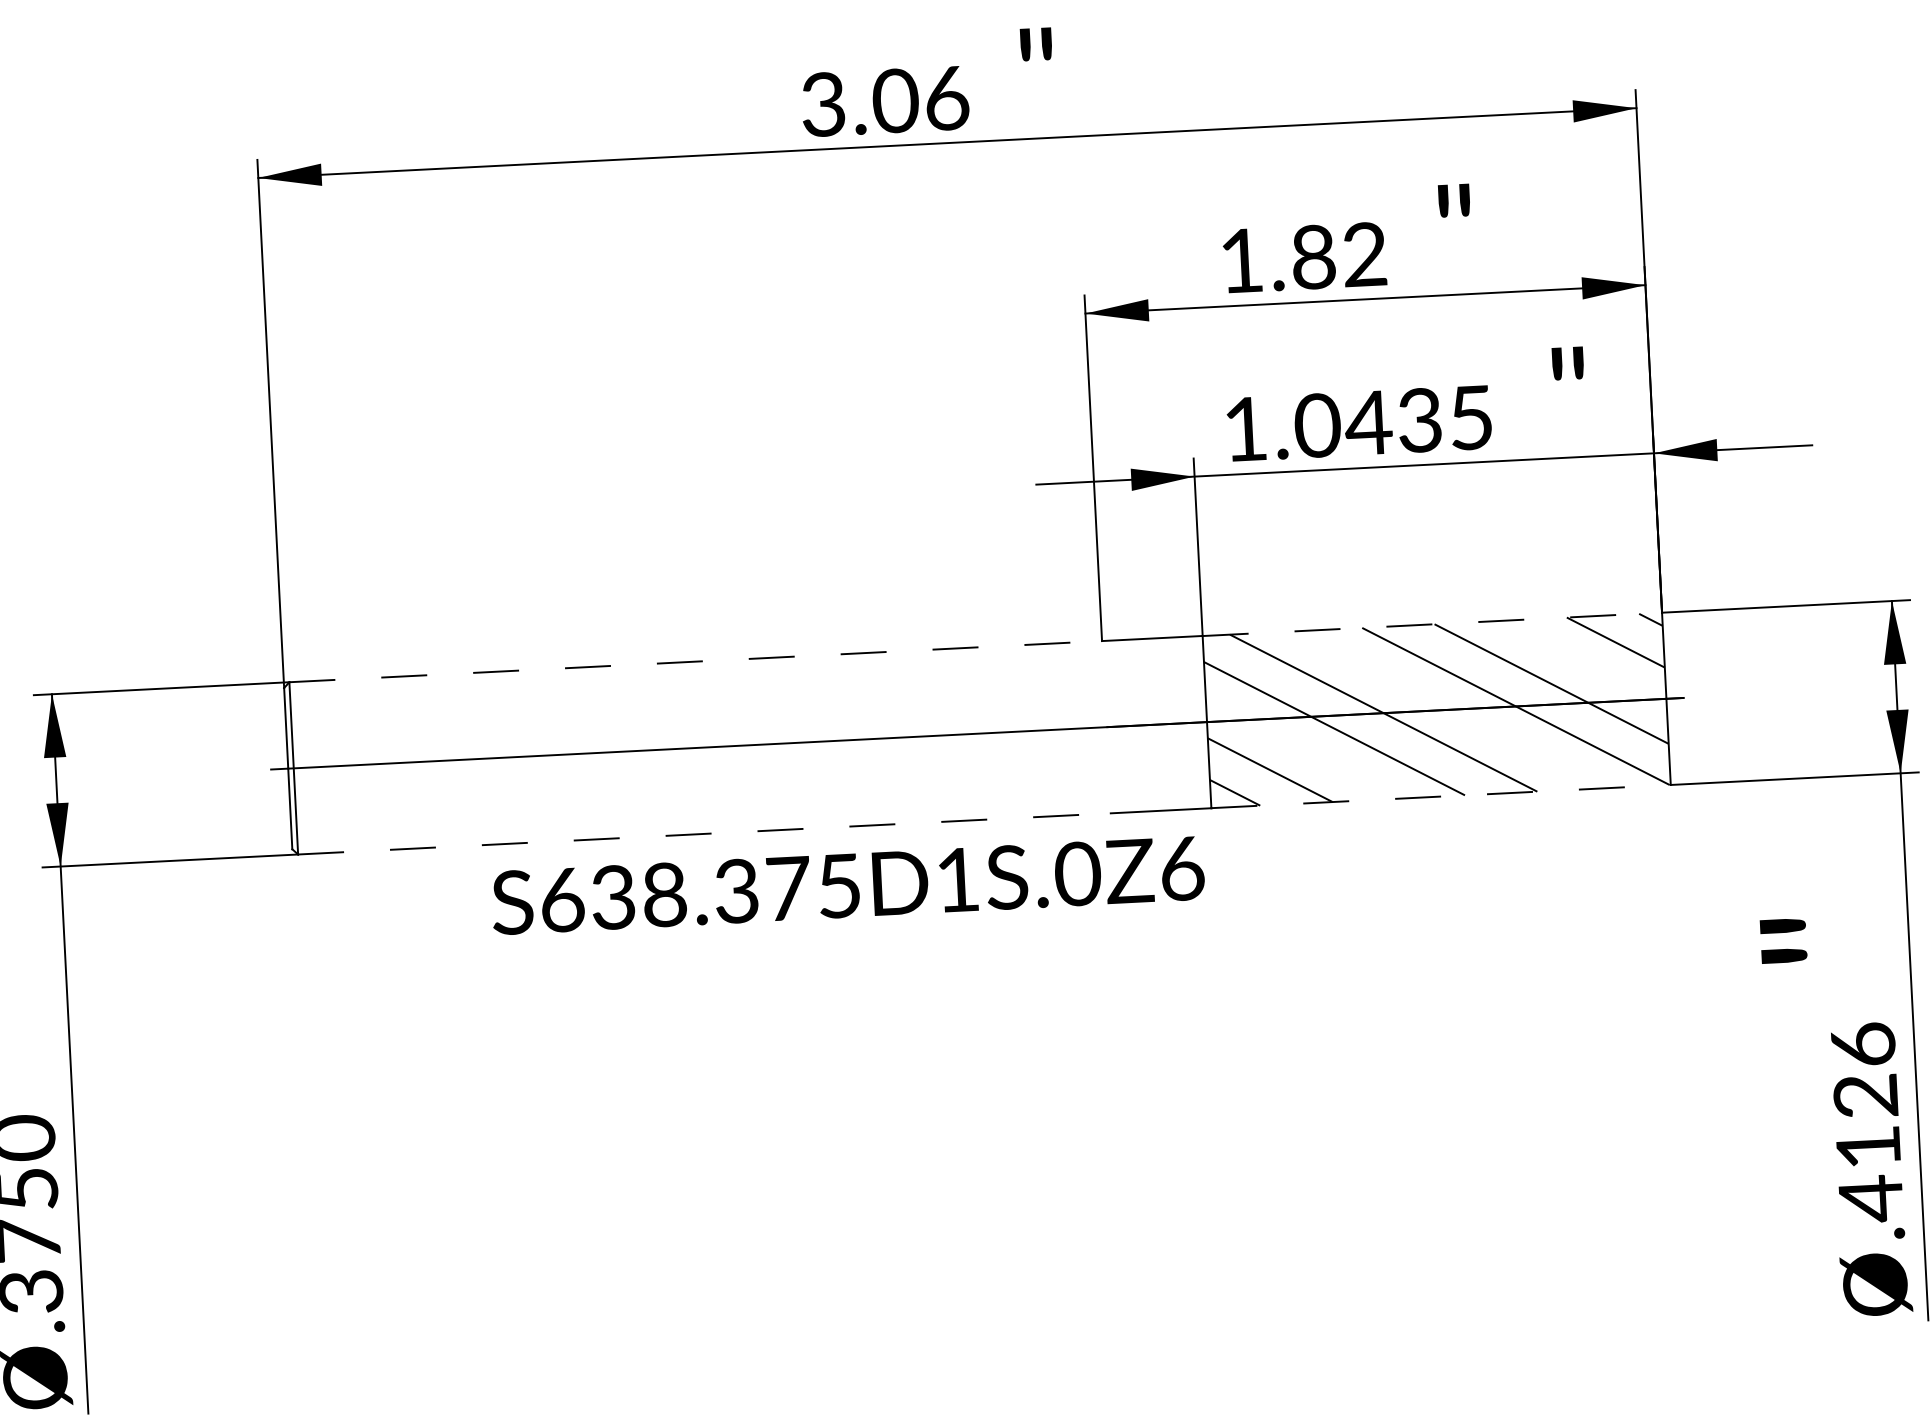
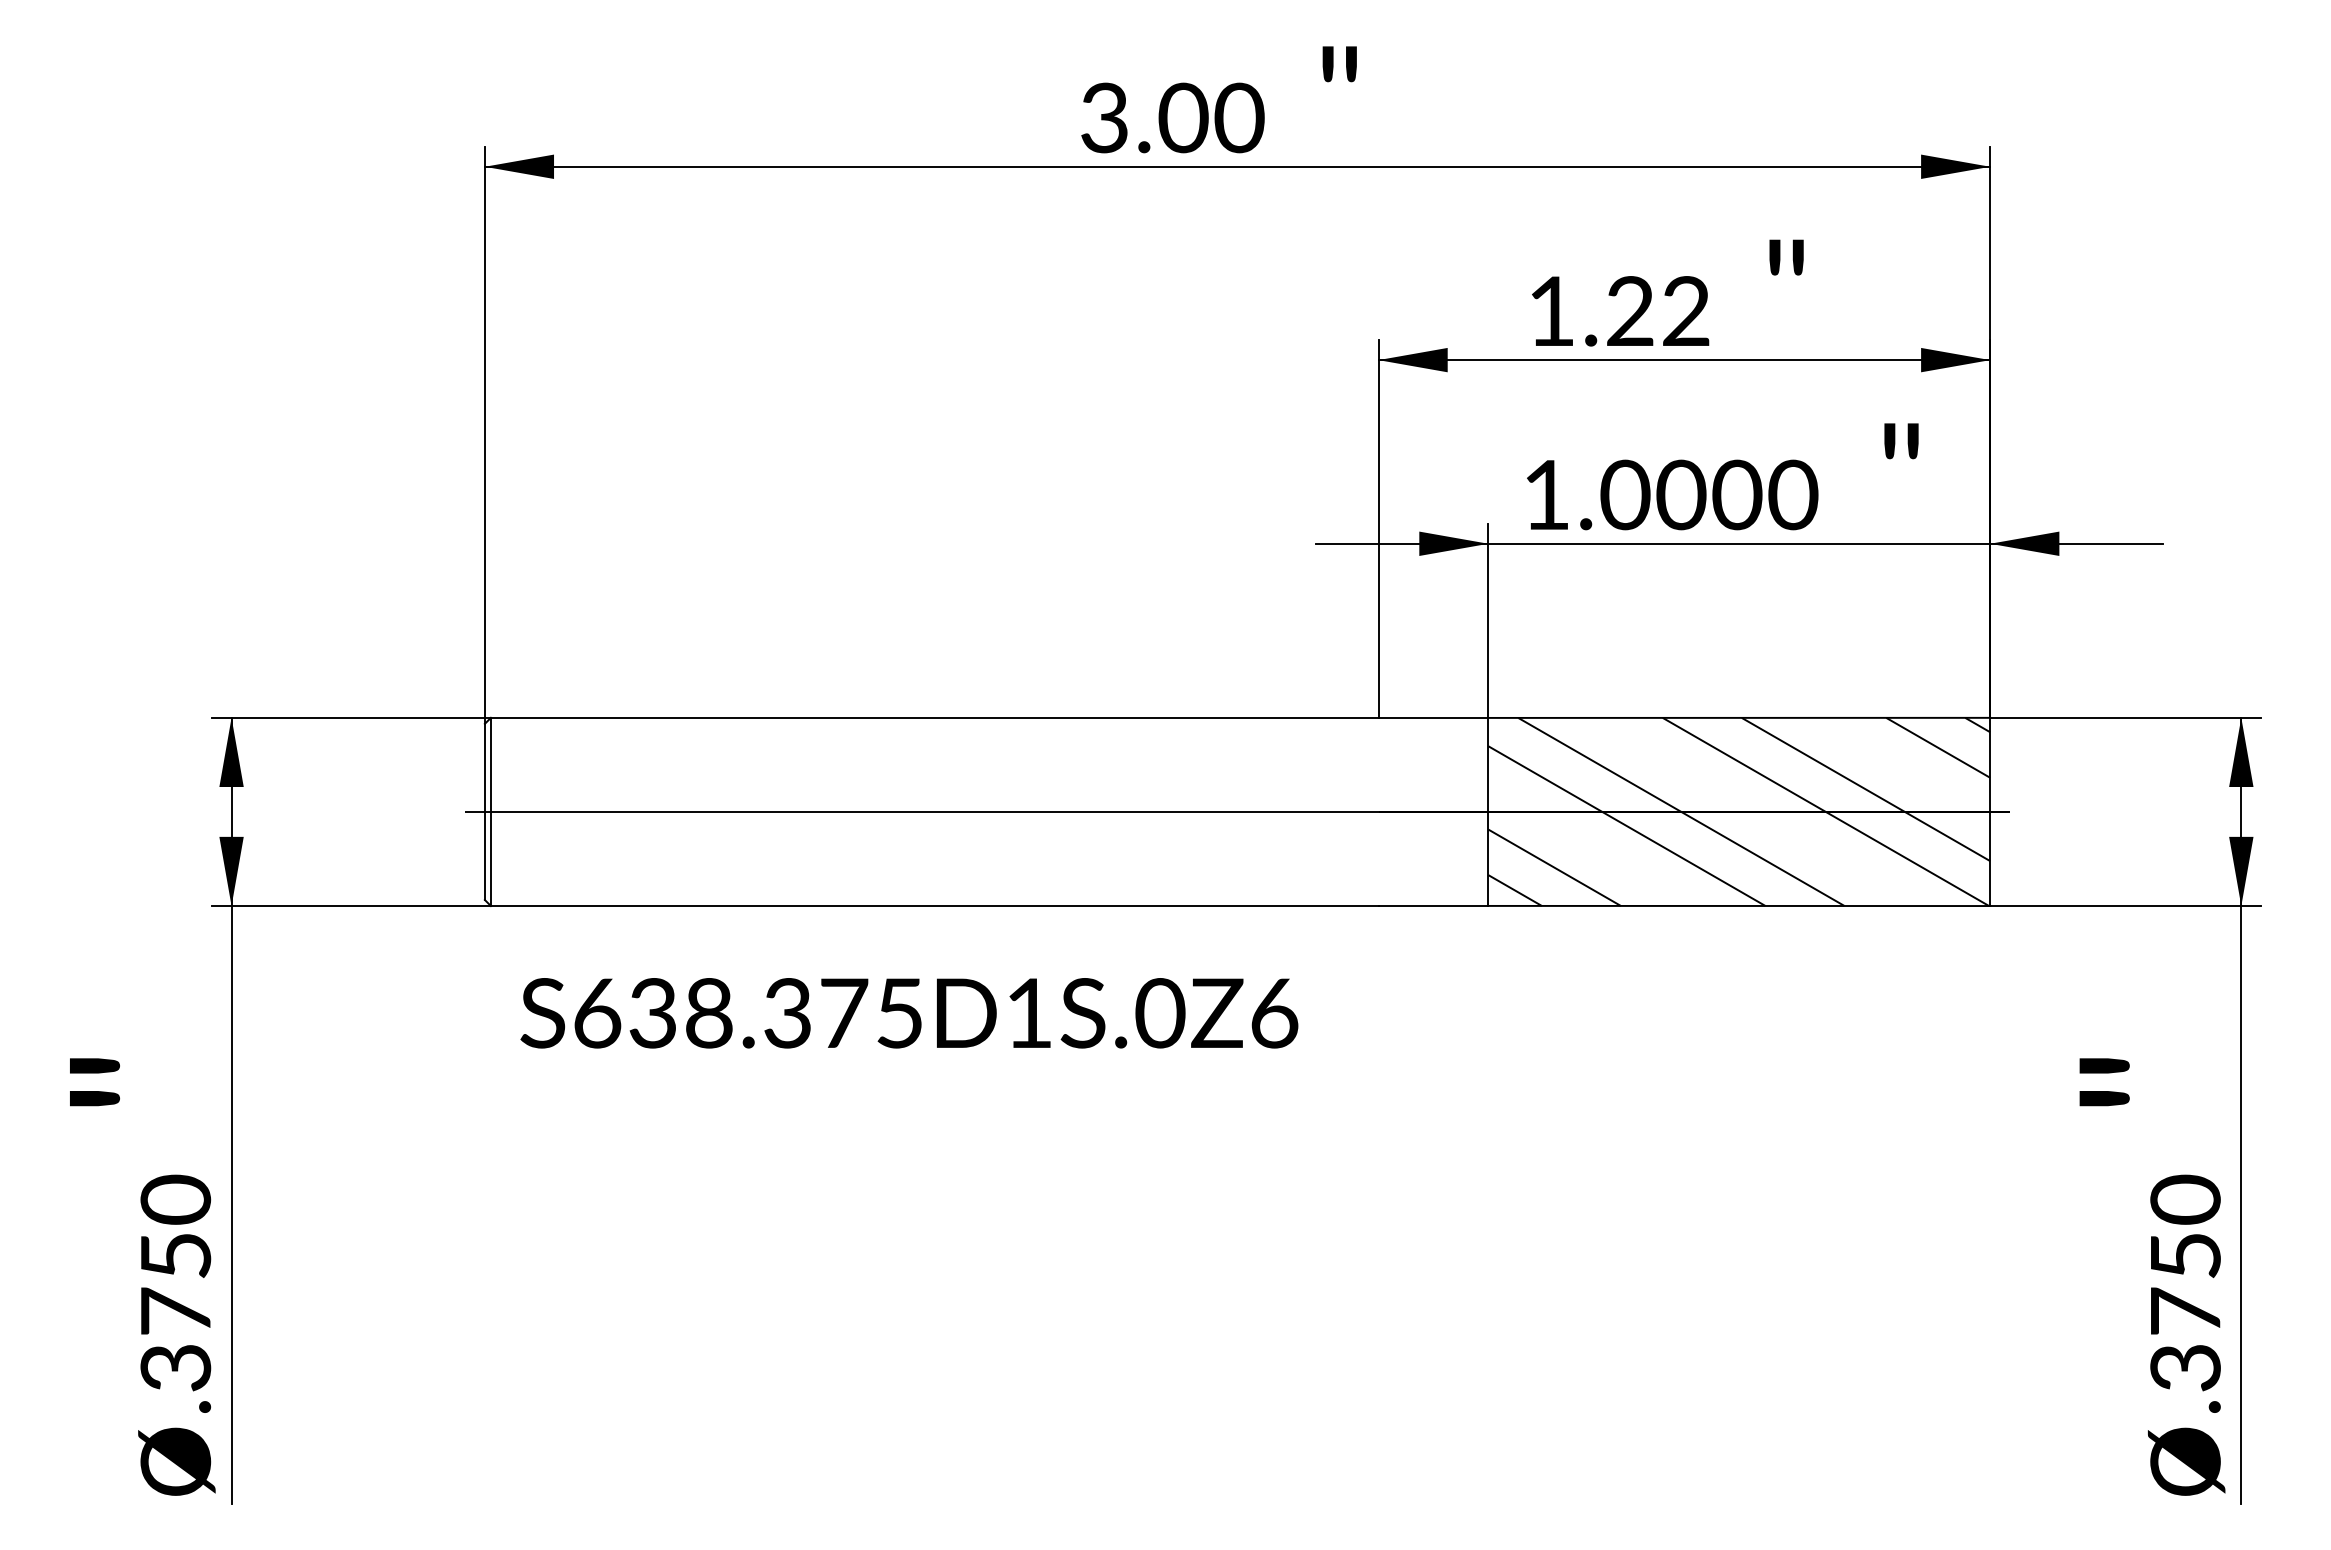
text: (946, 97) -> (1239, 117), 3.06 -> 3.00
text: (1313, 257) -> (1630, 311), 1.82 -> 1.22
text: (1419, 419) -> (1736, 494), 1.0435 -> 1.0000
line: (1432, 623) -> (1739, 717), dashed -> solid
line: (695, 661) -> (934, 717), dashed -> solid
line: (1441, 796) -> (1739, 905), dashed -> solid
line: (704, 834) -> (934, 906), dashed -> solid
text: (848, 885) -> (909, 1013), moved
text: (1867, 1122) -> (2185, 1284), .4126 -> .3750

